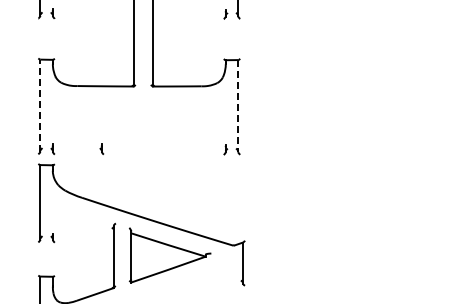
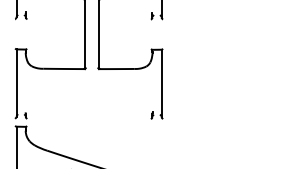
line: (40, 105) -> (16, 83), dashed -> solid
line: (238, 106) -> (161, 83), dashed -> solid
part: (101, 148) -> (61, 114), removed

